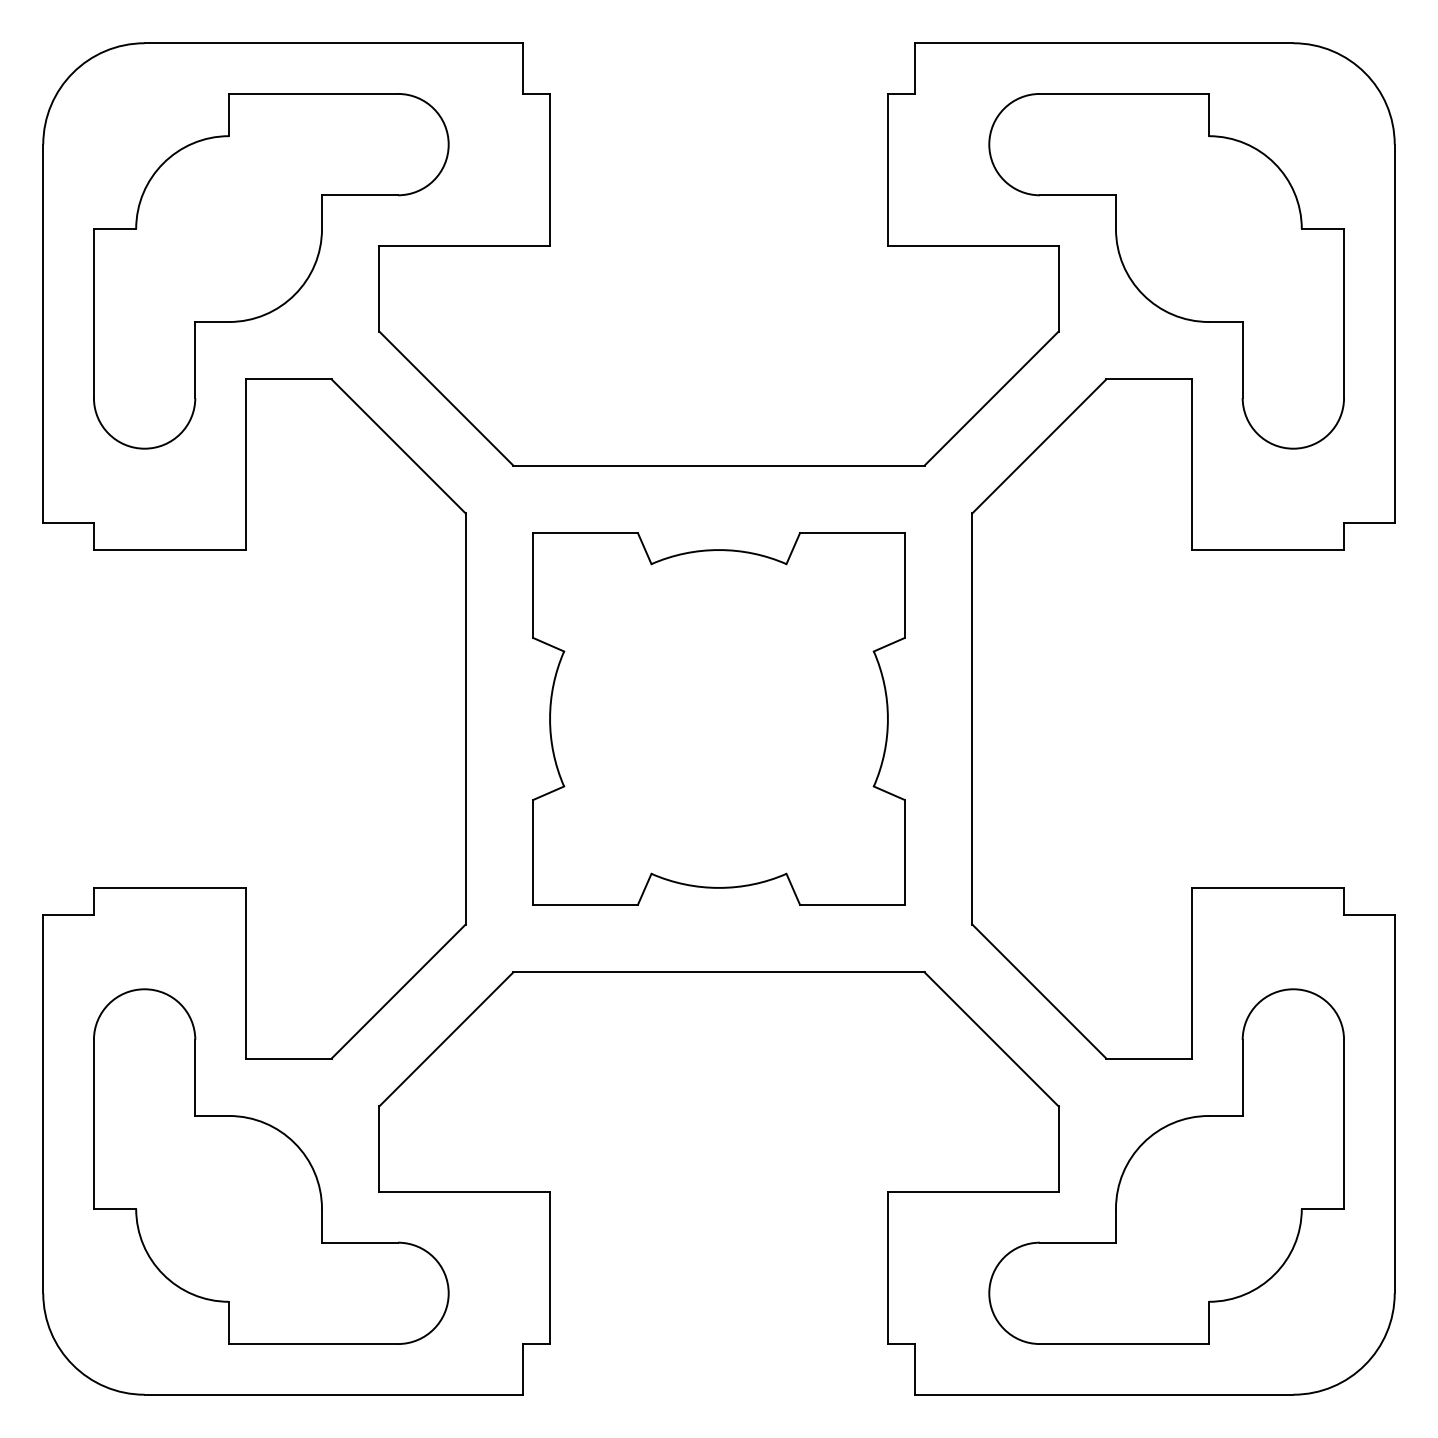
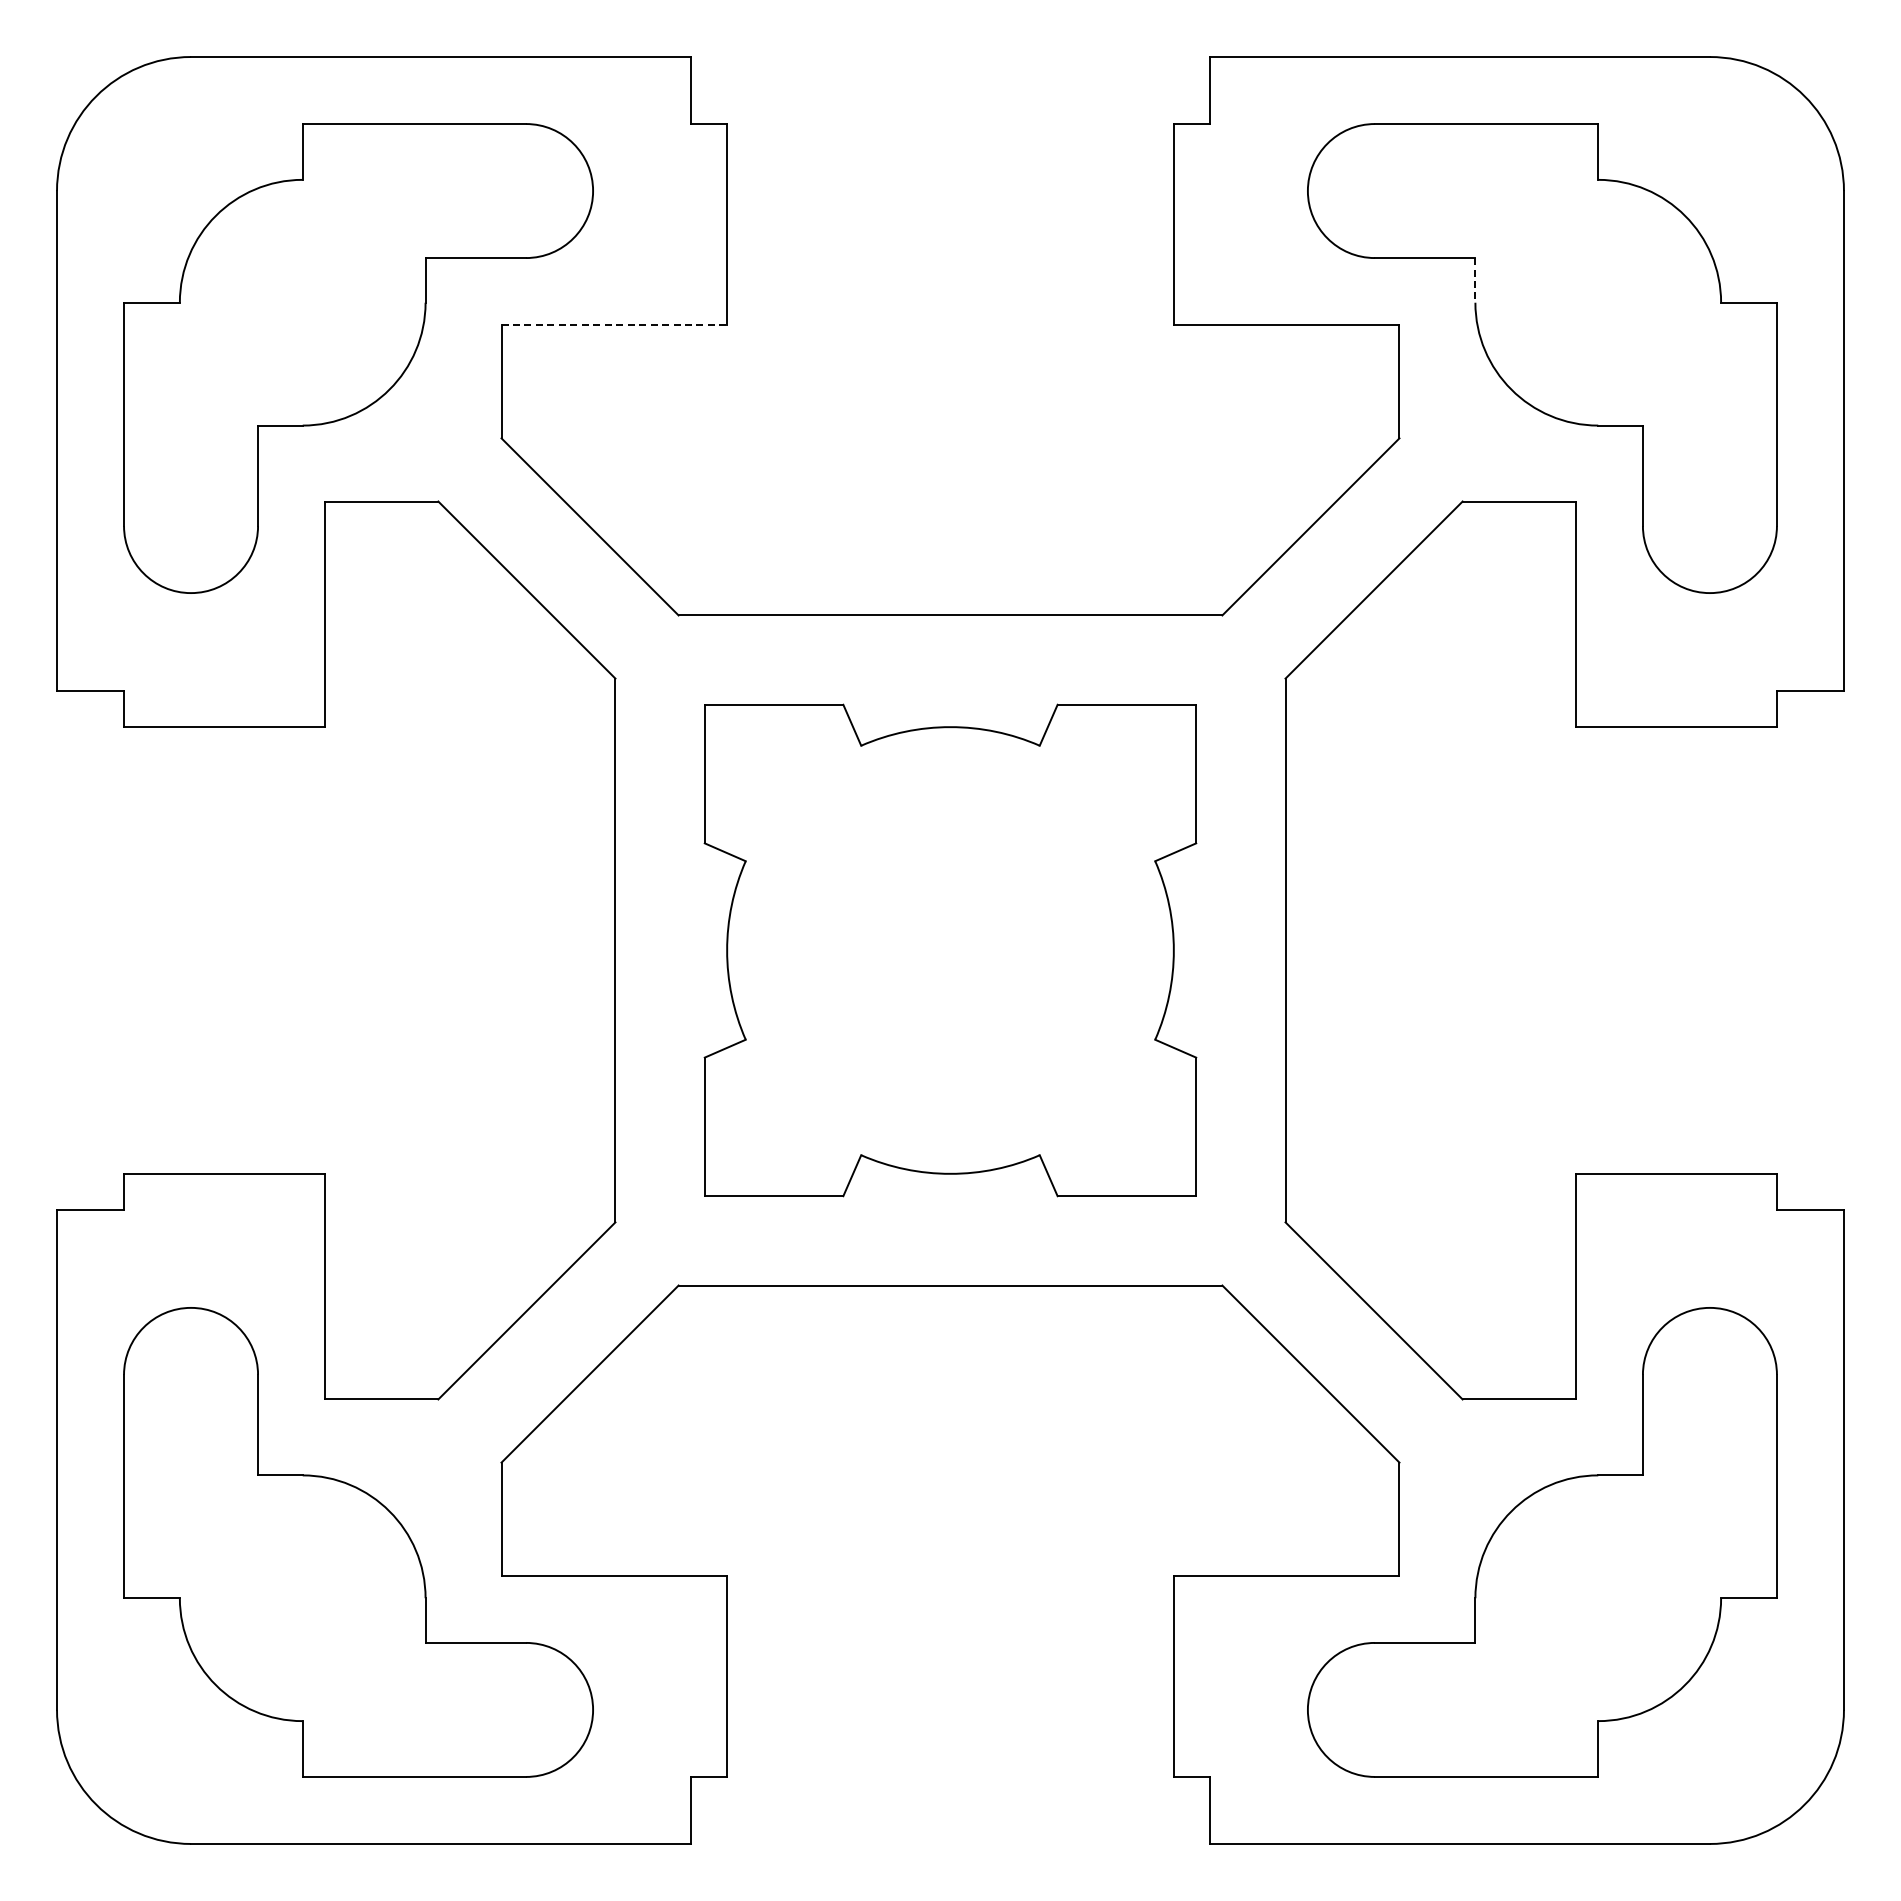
line: (1116, 212) -> (1475, 280), solid -> dashed
line: (464, 246) -> (614, 325), solid -> dashed

